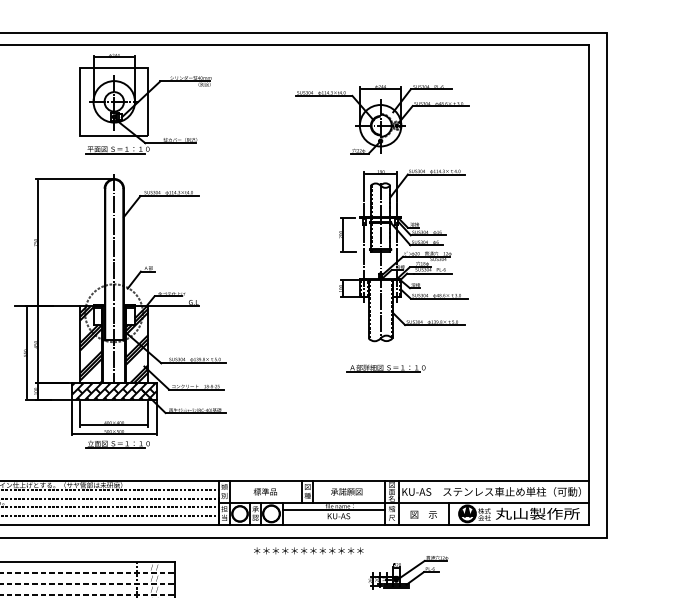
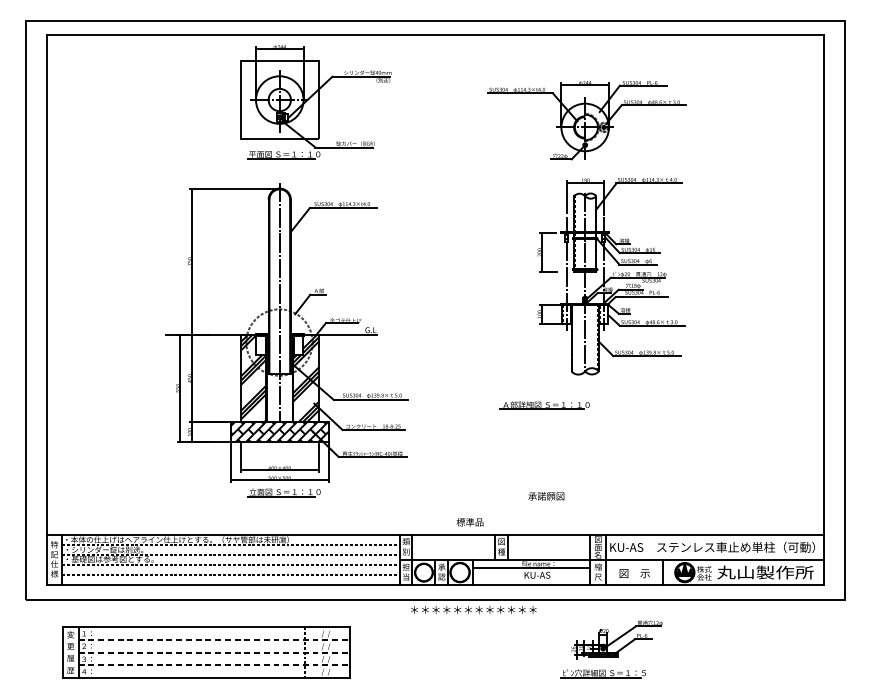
part: (386, 368) -> (544, 405), moved
text: (264, 492) -> (469, 522), moved
text: (346, 492) -> (546, 496), moved
text: (308, 550) -> (473, 609), moved

